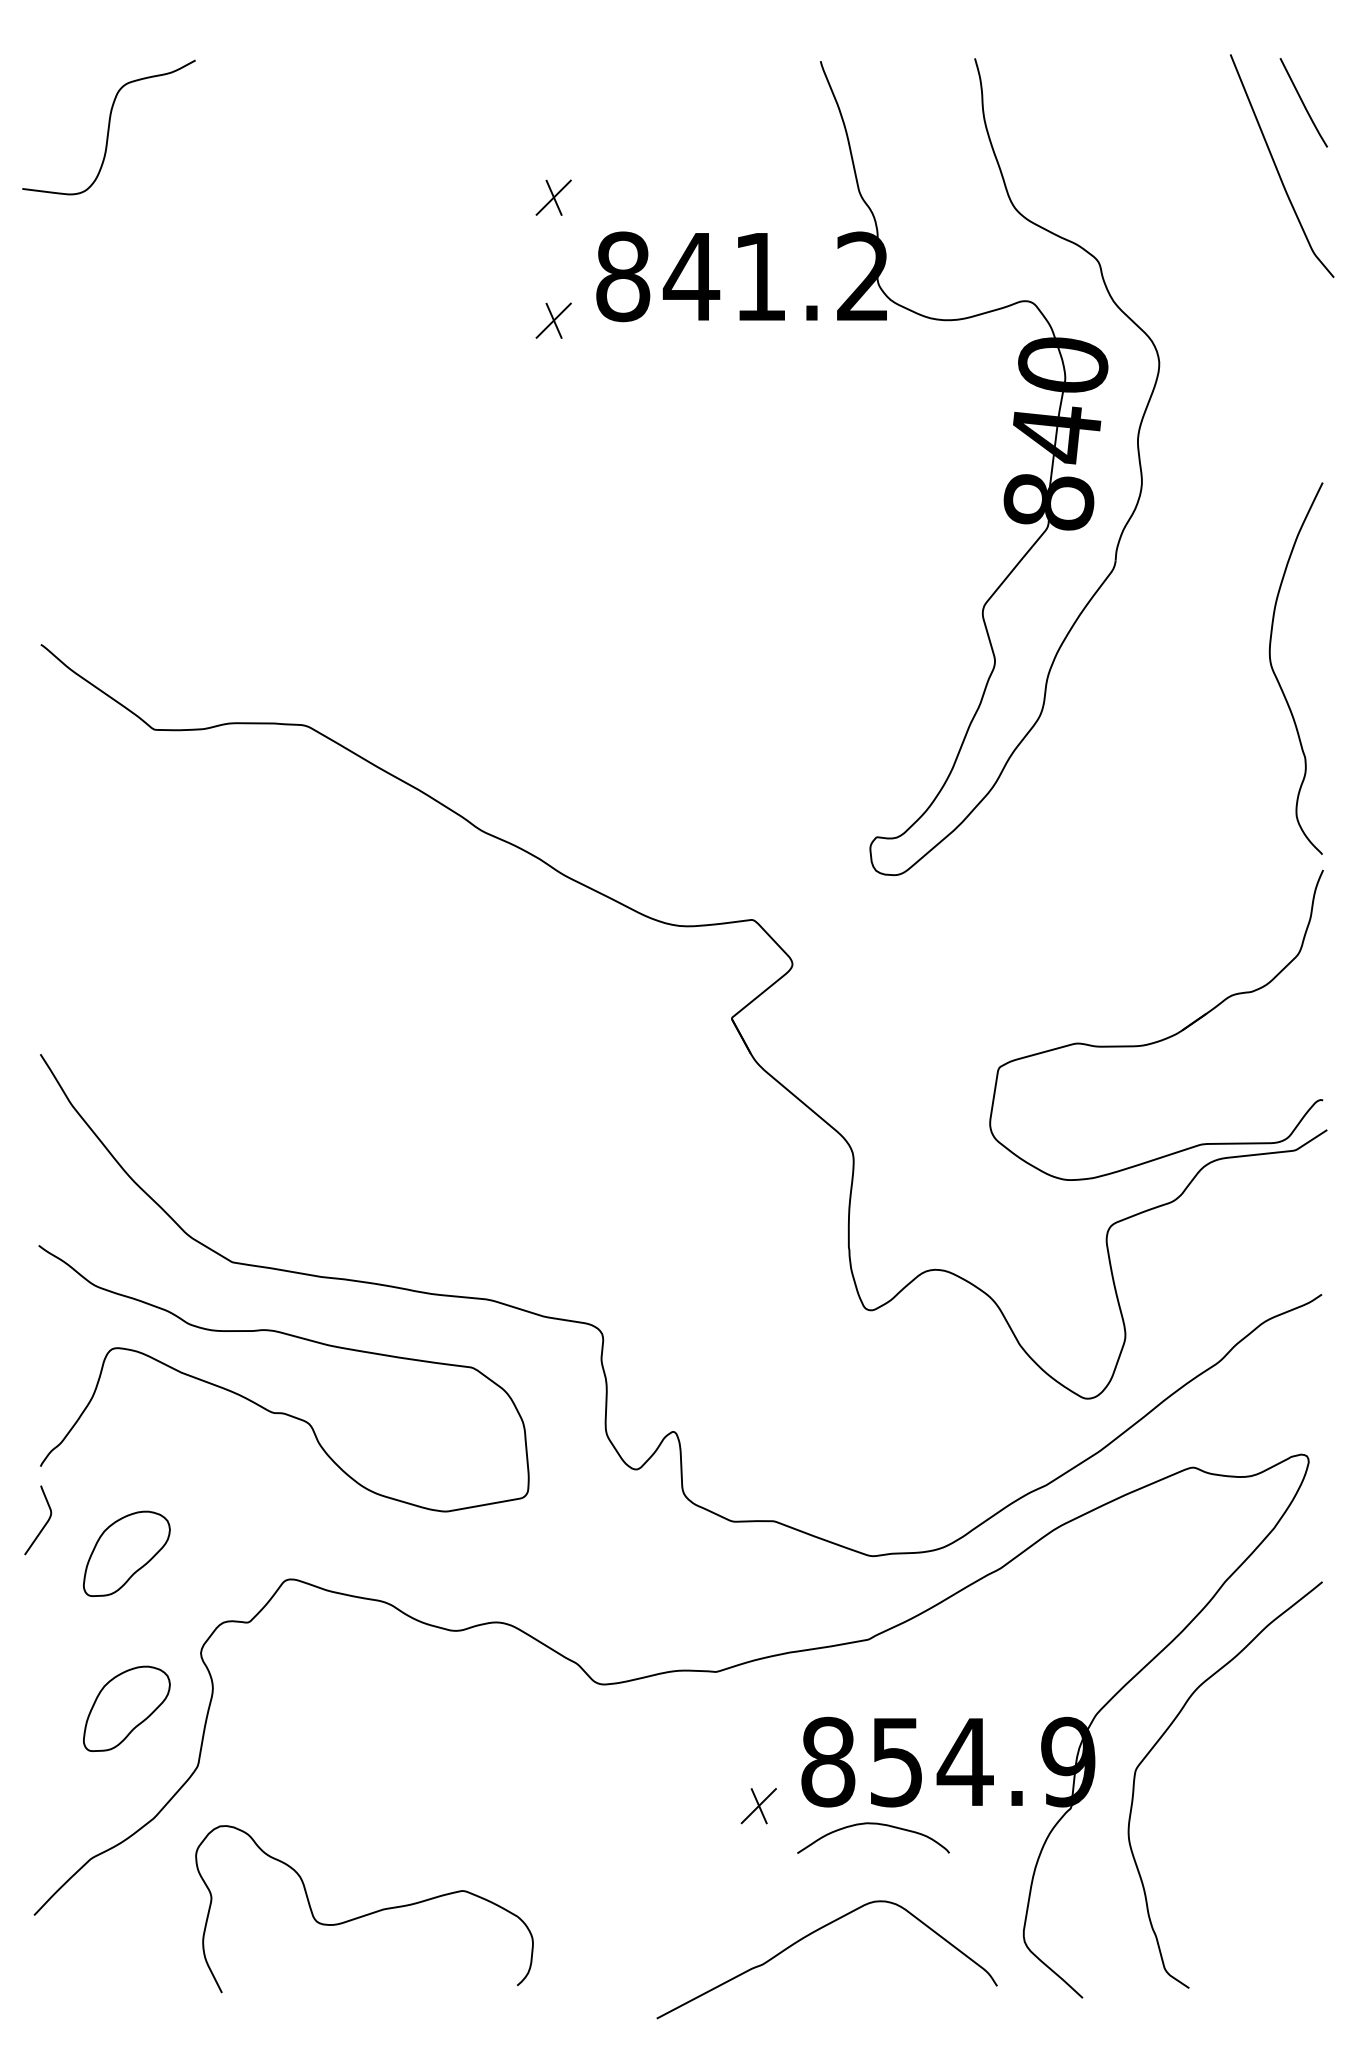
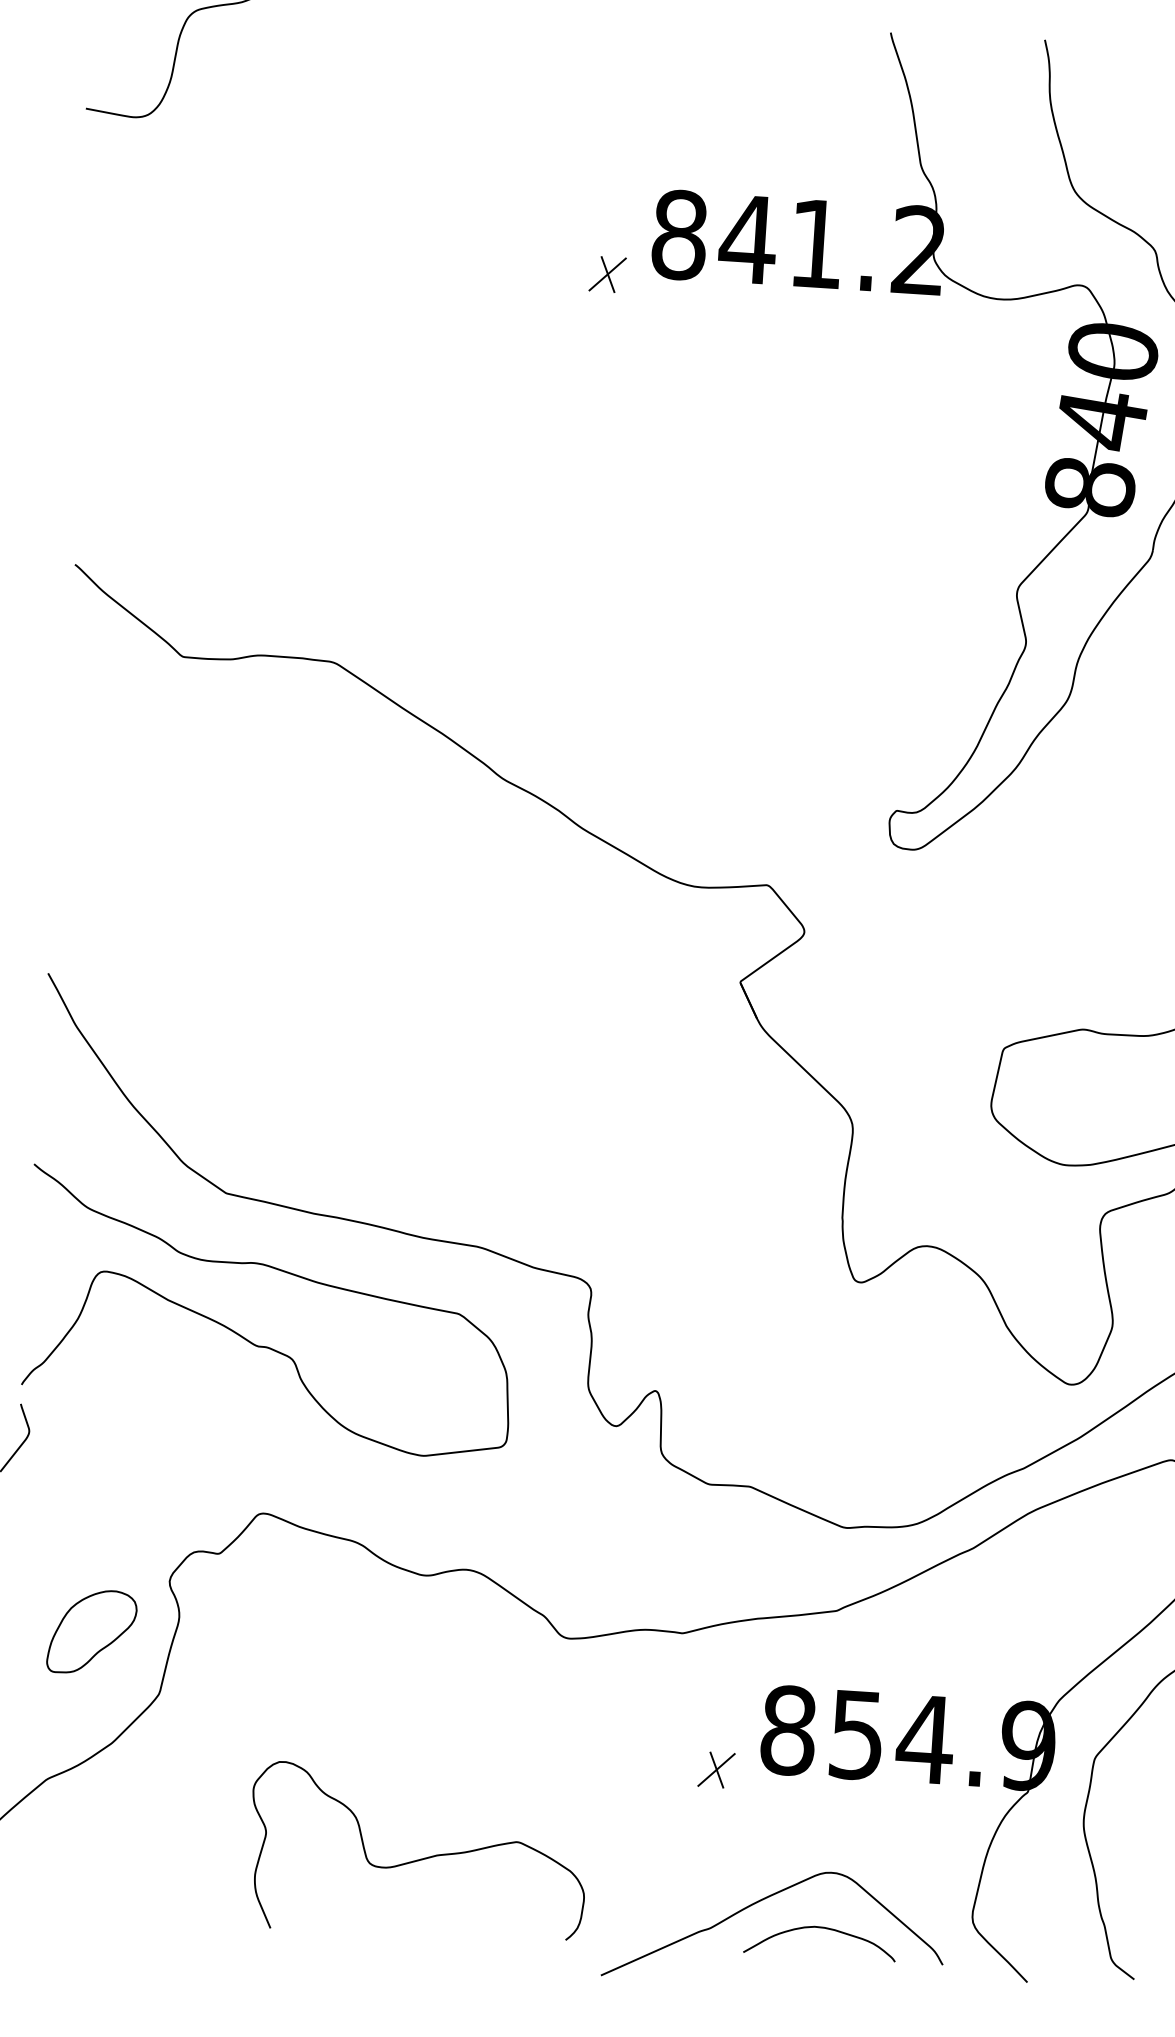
part: (553, 197) -> (615, 151), removed
part: (126, 1553) -> (101, 1477), removed
curve: (873, 1824) -> (821, 1928), moved
curve: (367, 1913) -> (420, 1858), moved

